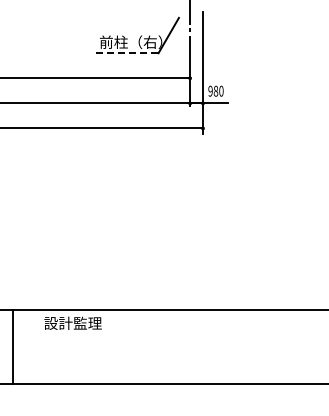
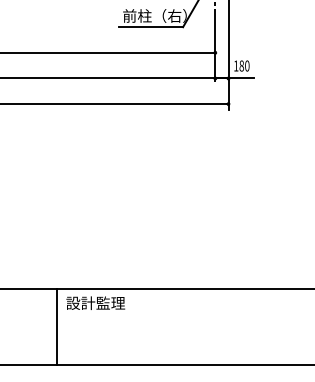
line: (127, 53) -> (151, 27), dashed -> solid
text: (210, 90) -> (236, 65), 980 -> 180
line: (12, 346) -> (56, 326), moved

